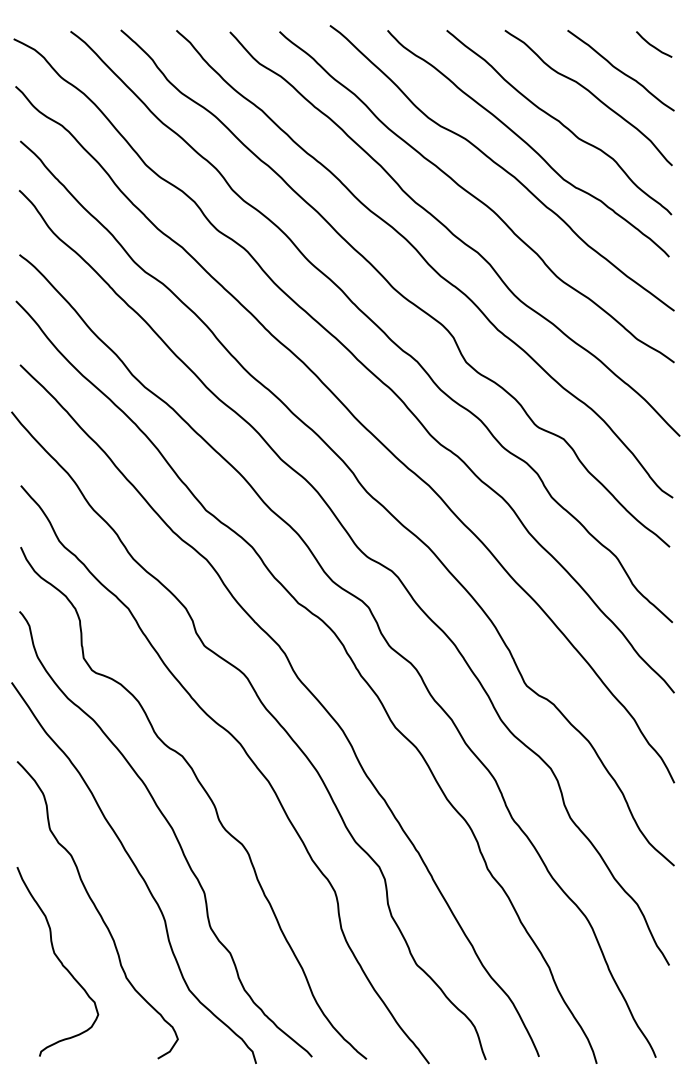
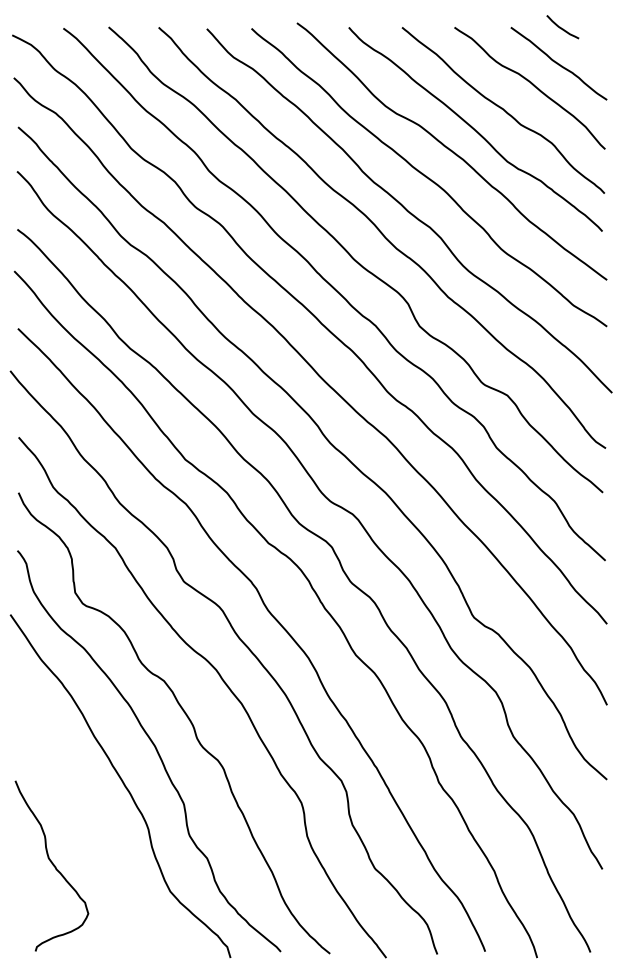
curve: (652, 44) -> (561, 27), moved
curve: (97, 910) -> (87, 819), removed

